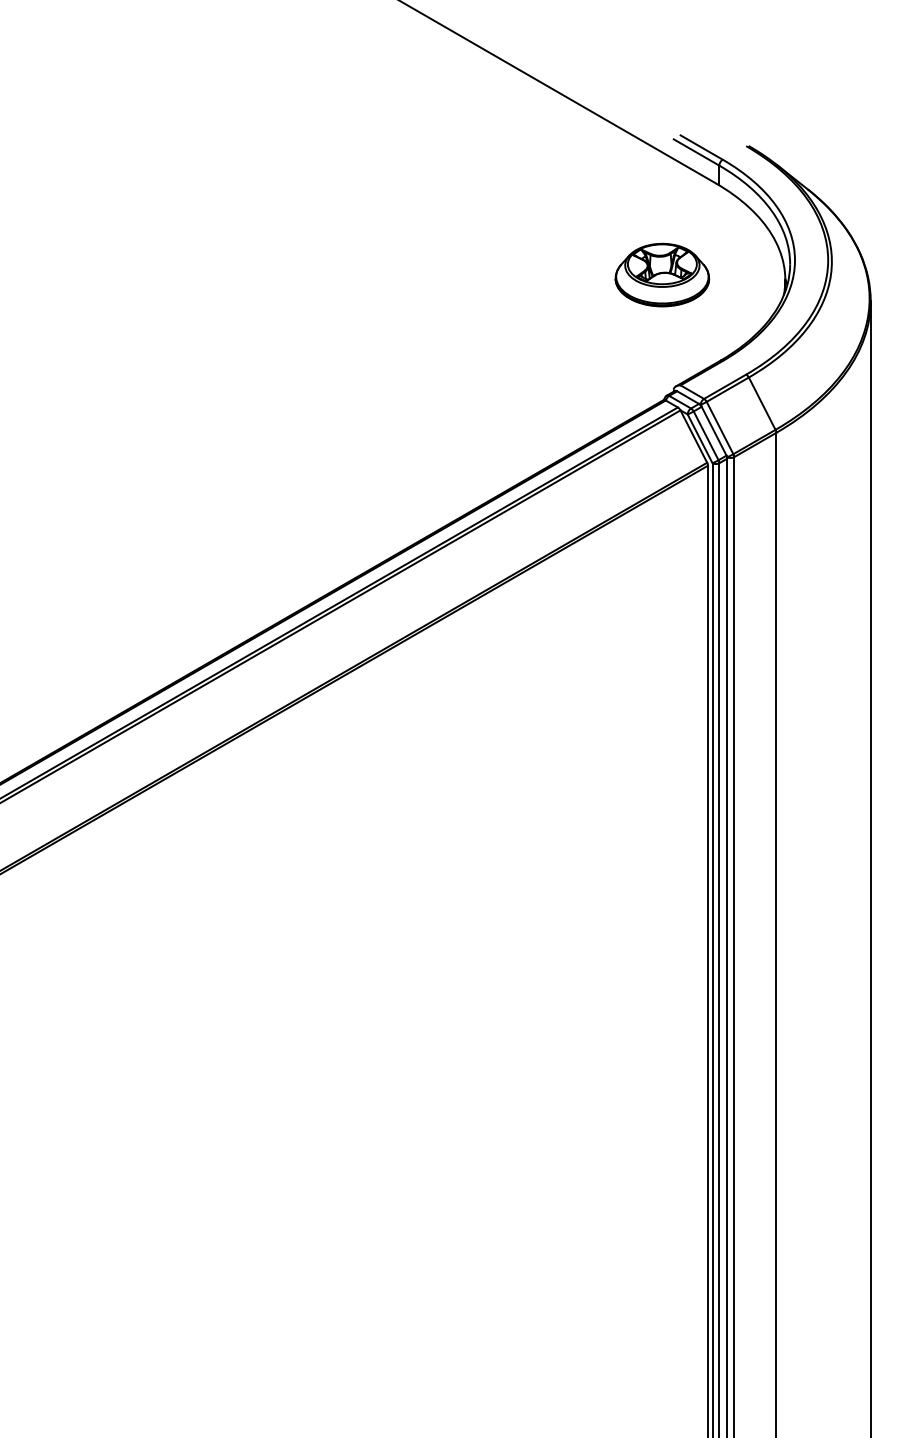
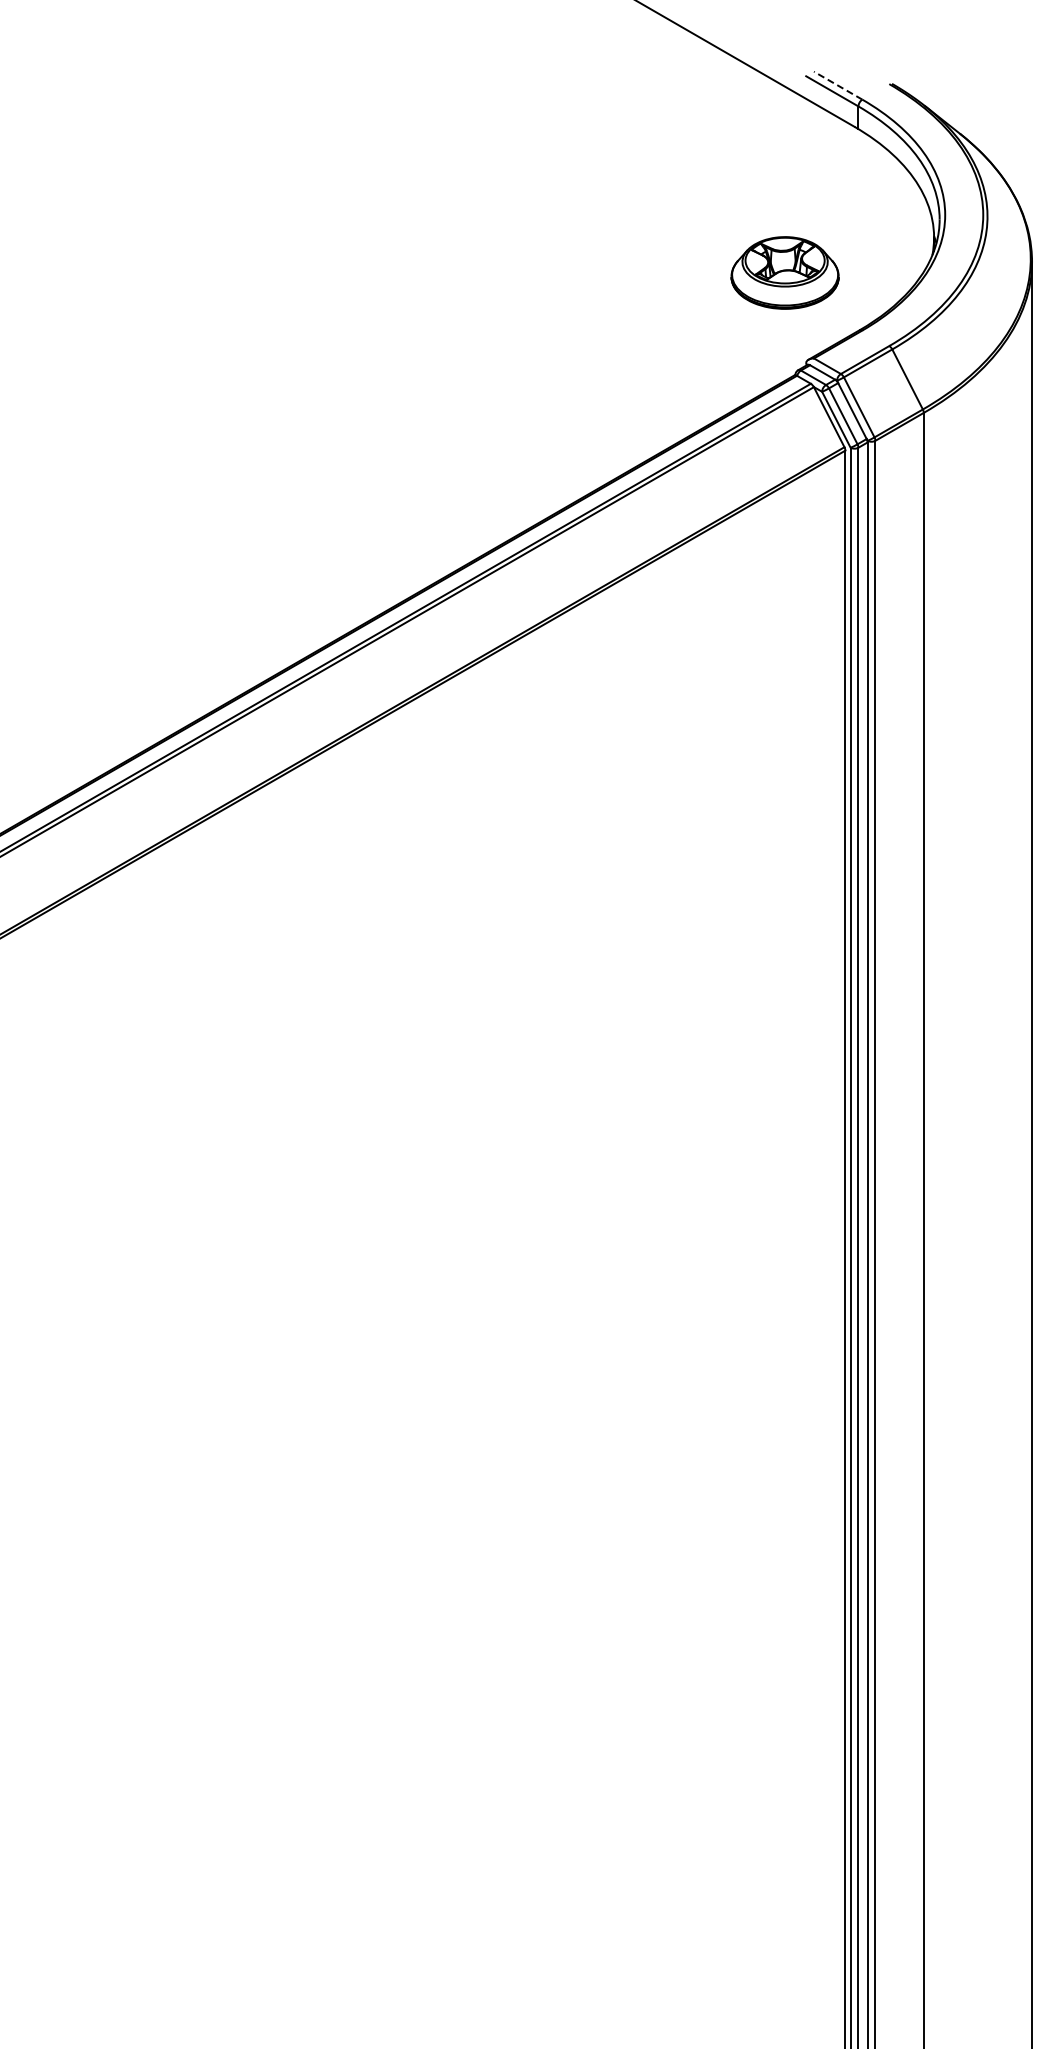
line: (701, 147) -> (838, 85), solid -> dashed
part: (661, 274) -> (784, 272), moved

